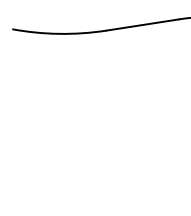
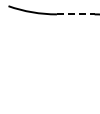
line: (142, 25) -> (75, 14), solid -> dashed

